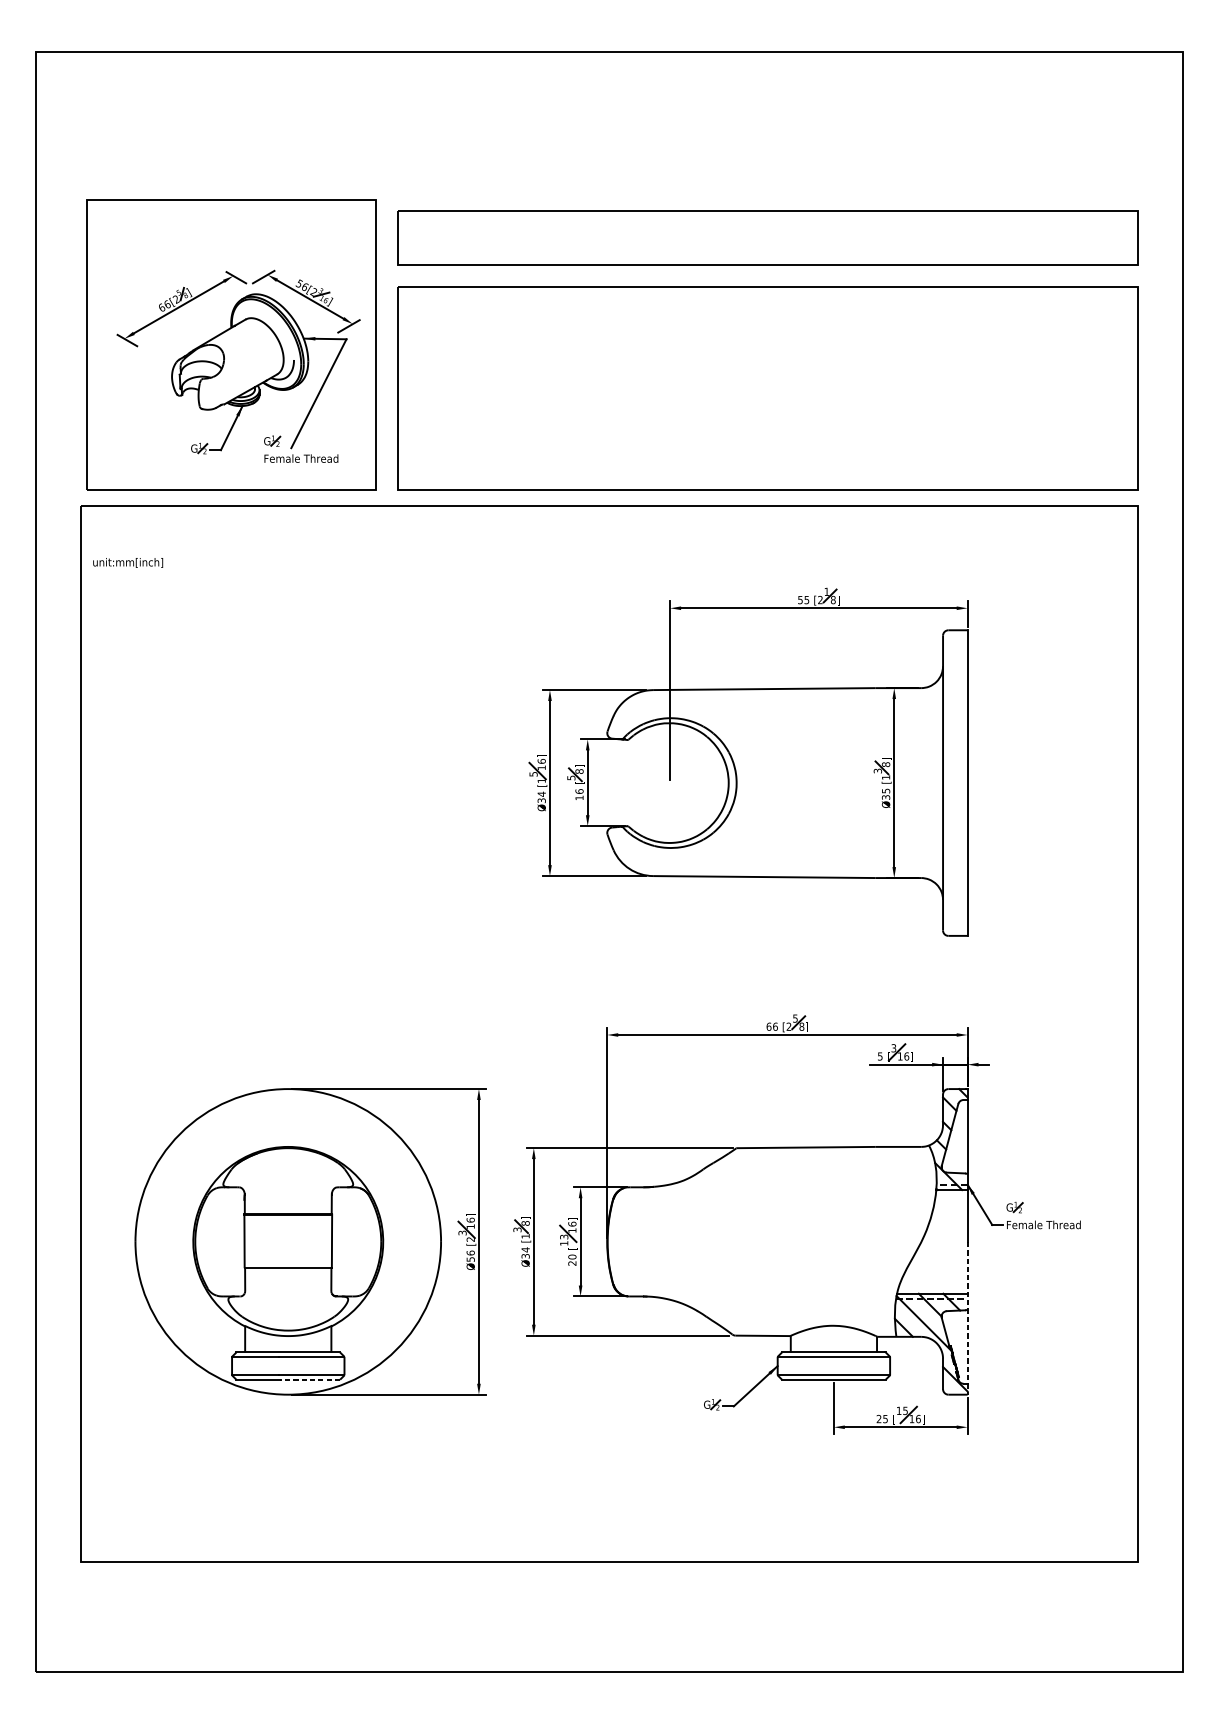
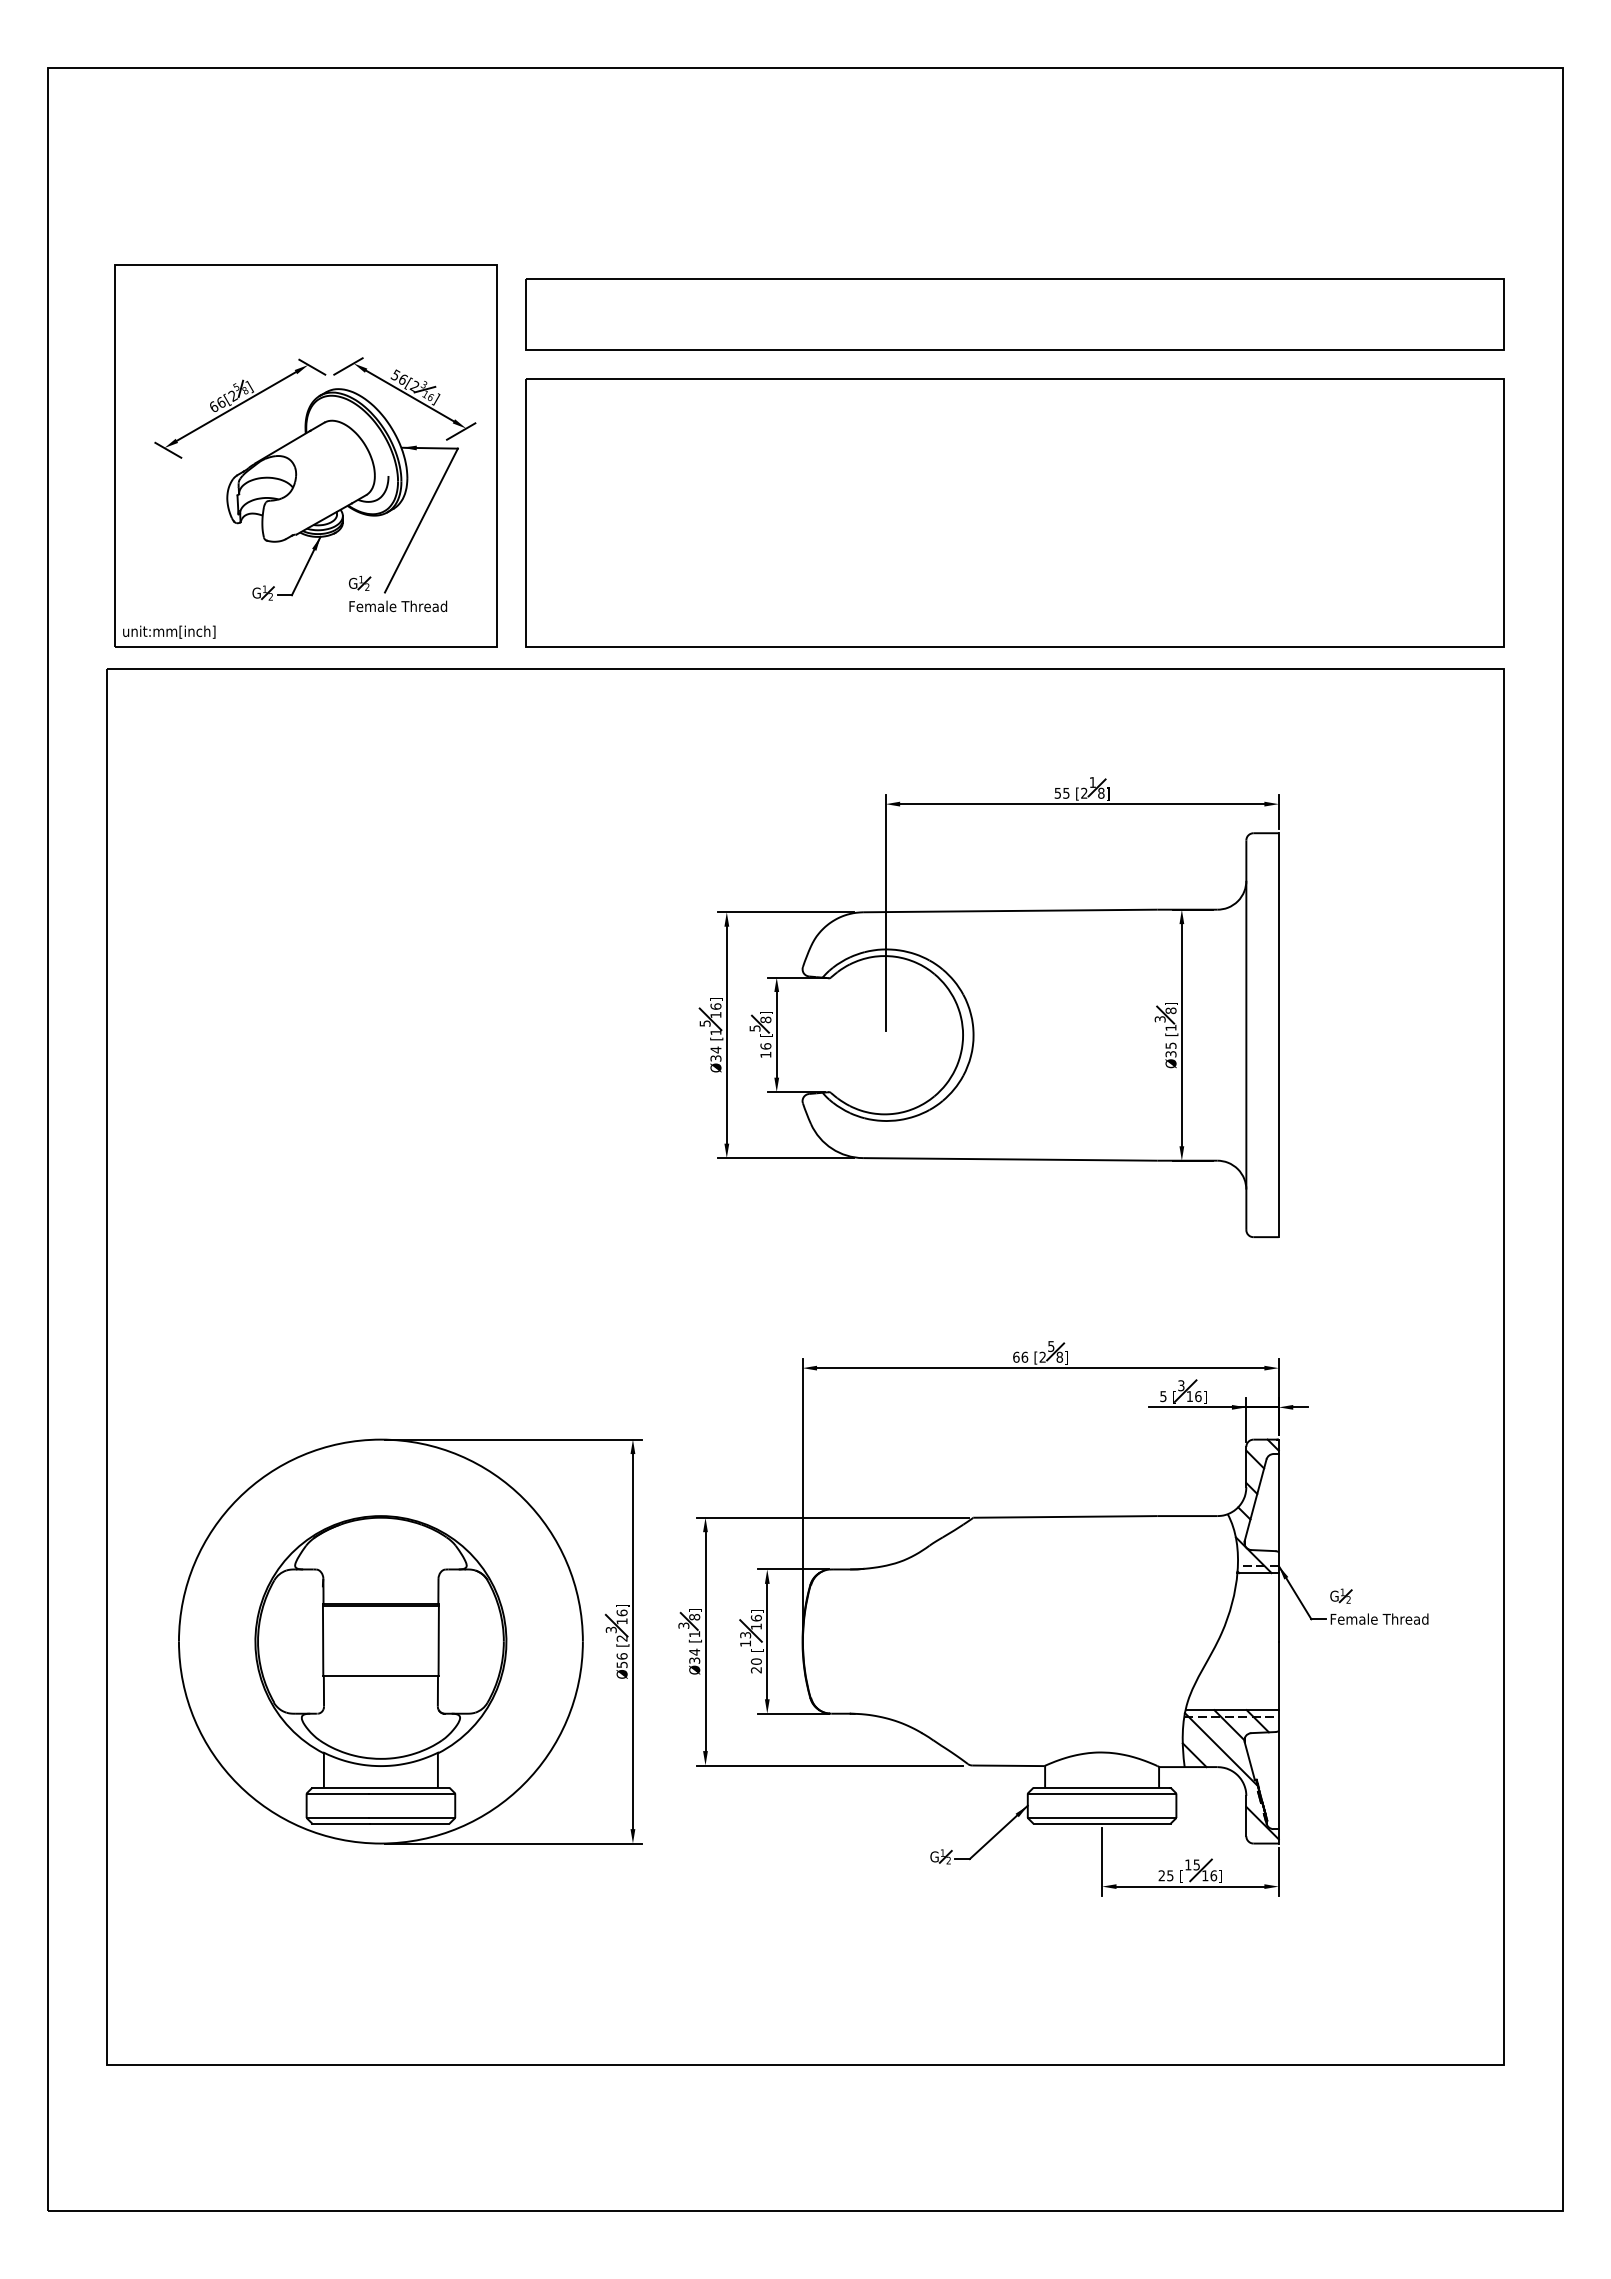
text: (128, 562) -> (169, 631), moved
line: (967, 1318) -> (1278, 1742), dashed -> solid
line: (309, 1379) -> (409, 1823), dashed -> solid

